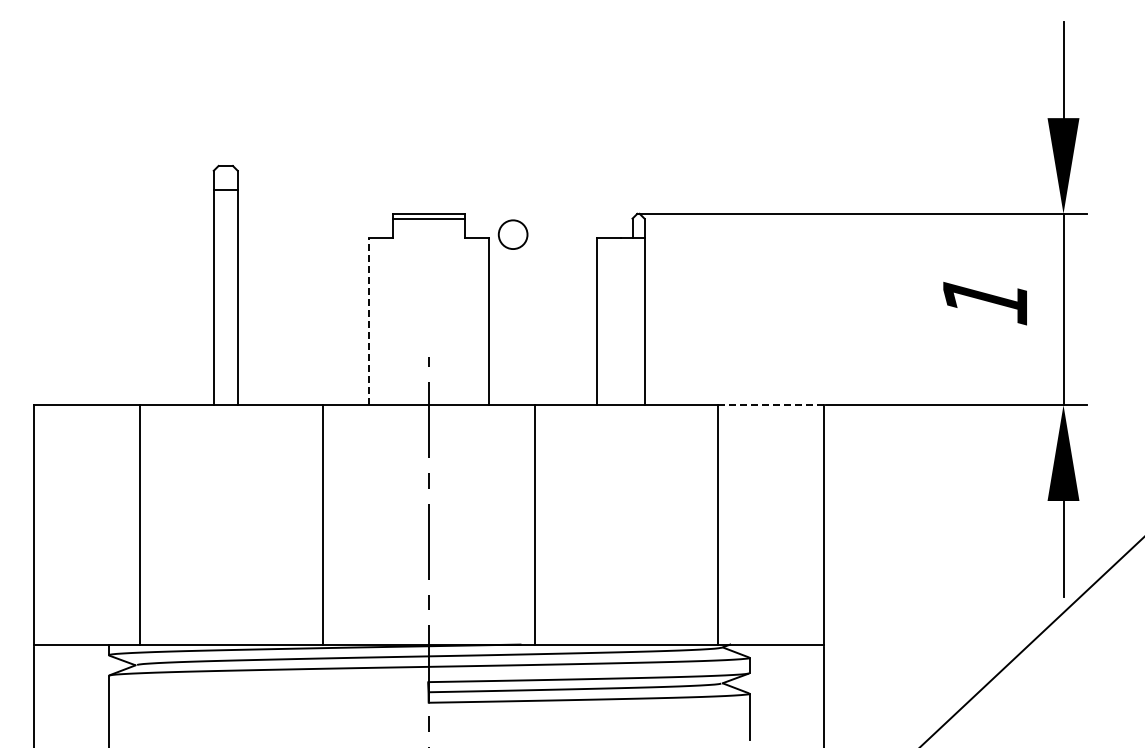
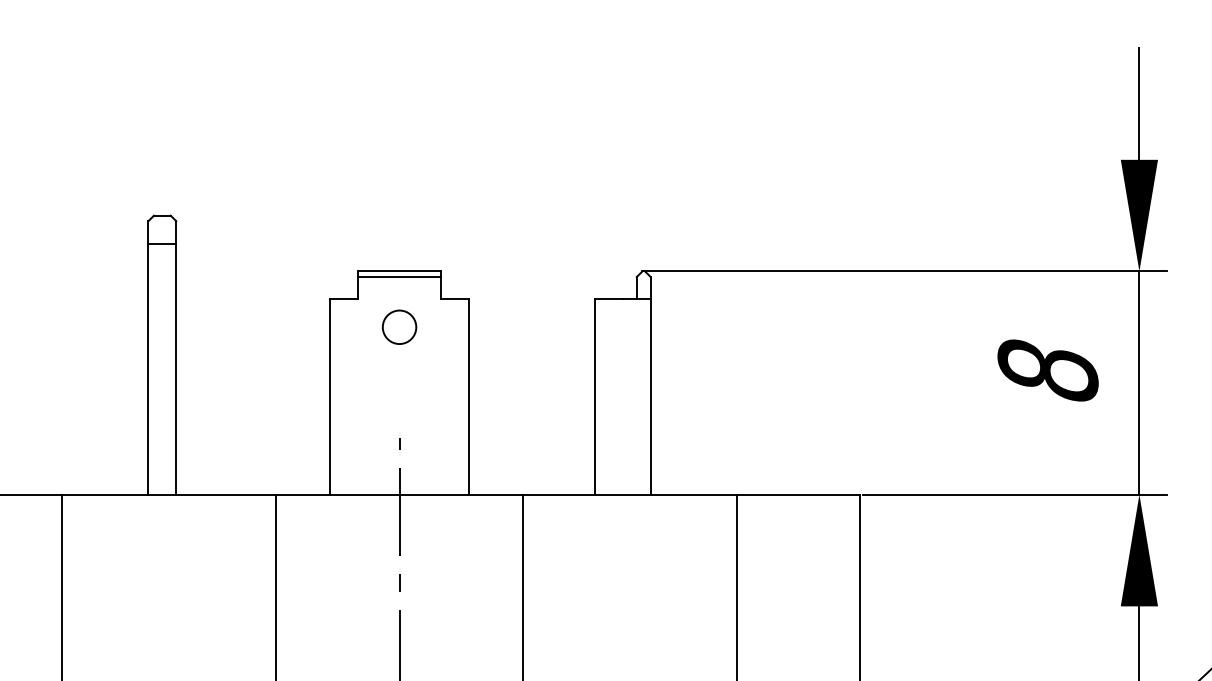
circle: (512, 234) -> (398, 327), moved
text: (984, 298) -> (1047, 370), 1 -> 8
line: (369, 321) -> (329, 397), dashed -> solid
line: (771, 405) -> (798, 494), dashed -> solid

